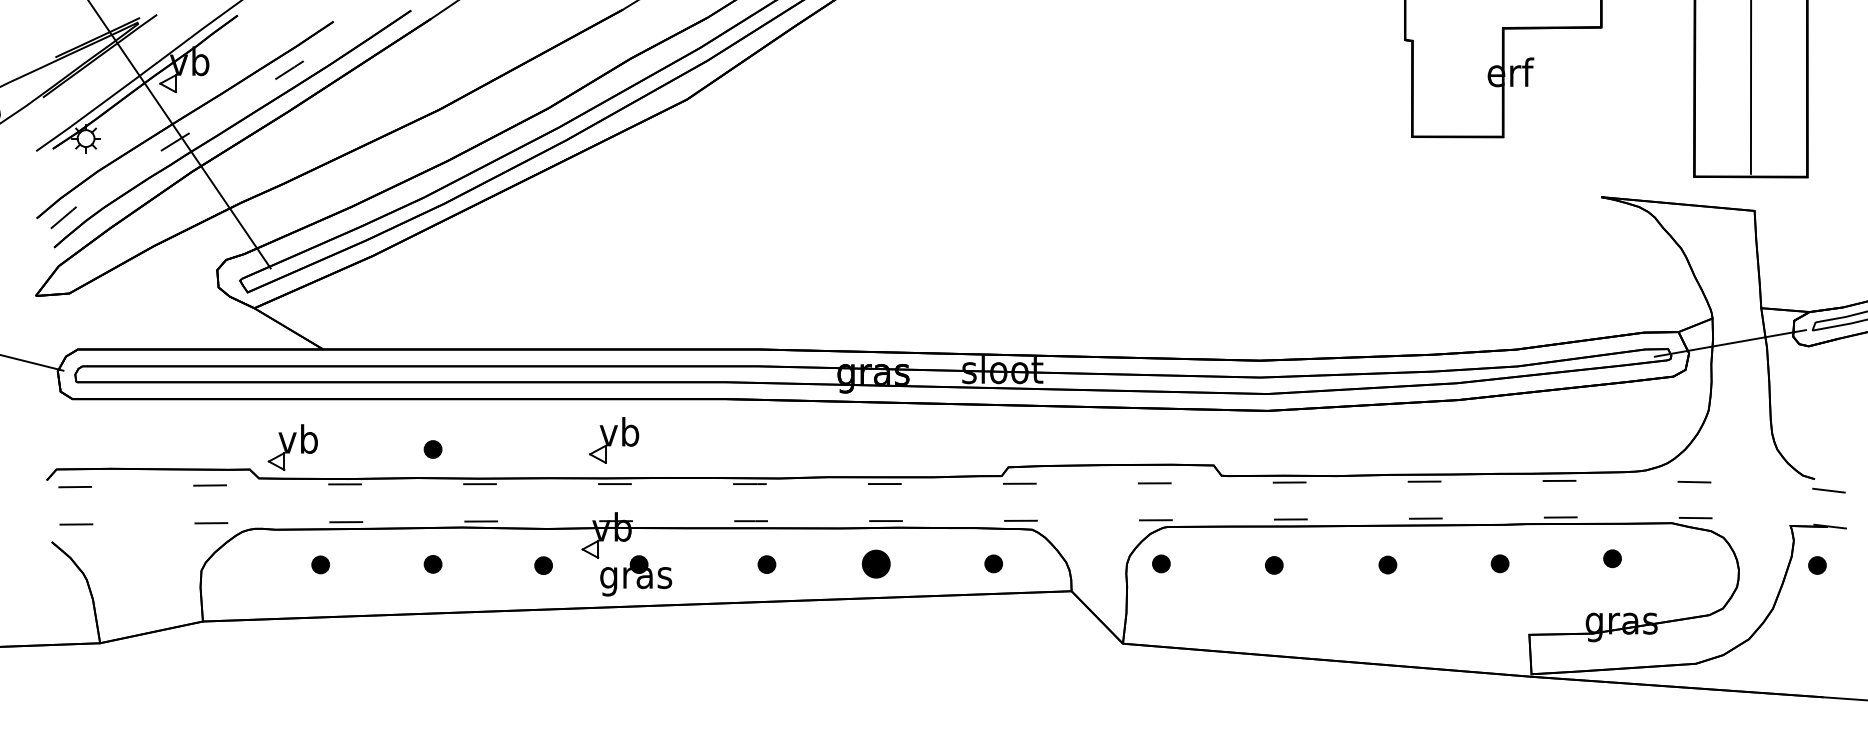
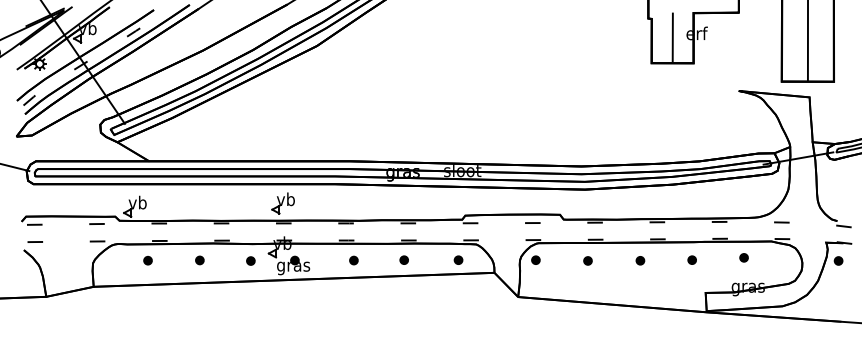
line: (1457, 81) -> (672, 37), added
part: (432, 449) -> (199, 207), removed
part: (874, 562) -> (403, 259), size x0.62

